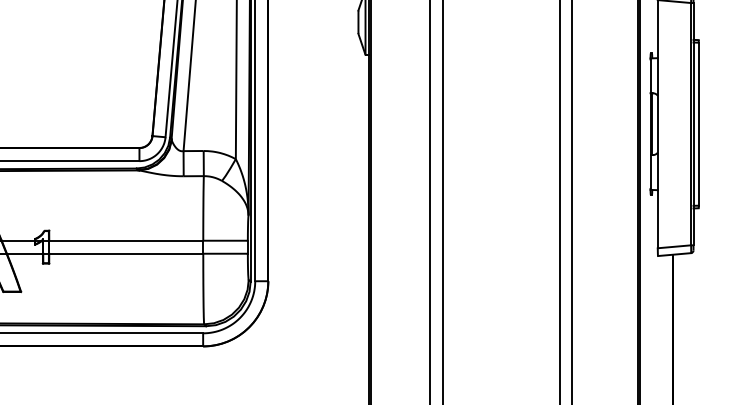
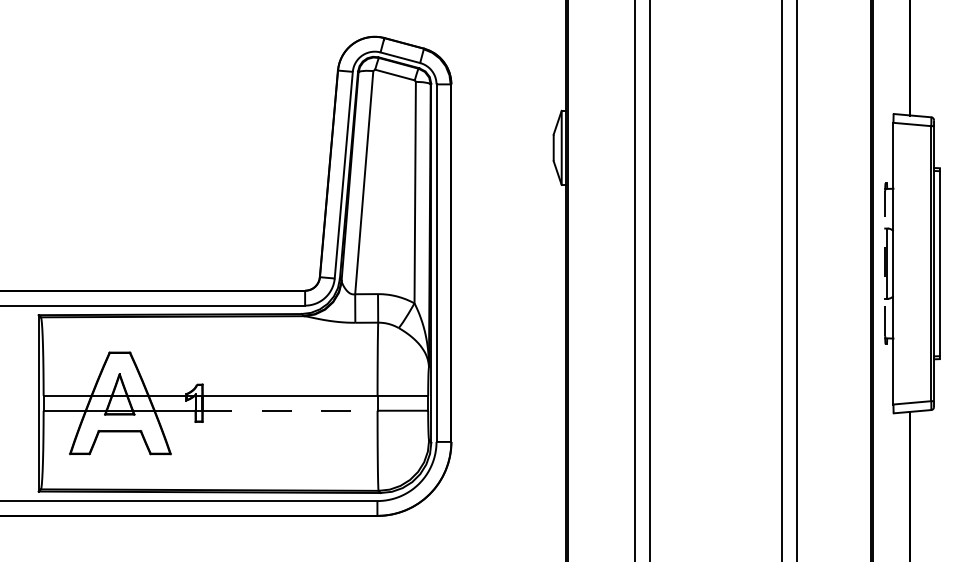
line: (650, 124) -> (885, 263), solid -> dashed
line: (126, 253) -> (290, 410), solid -> dashed

